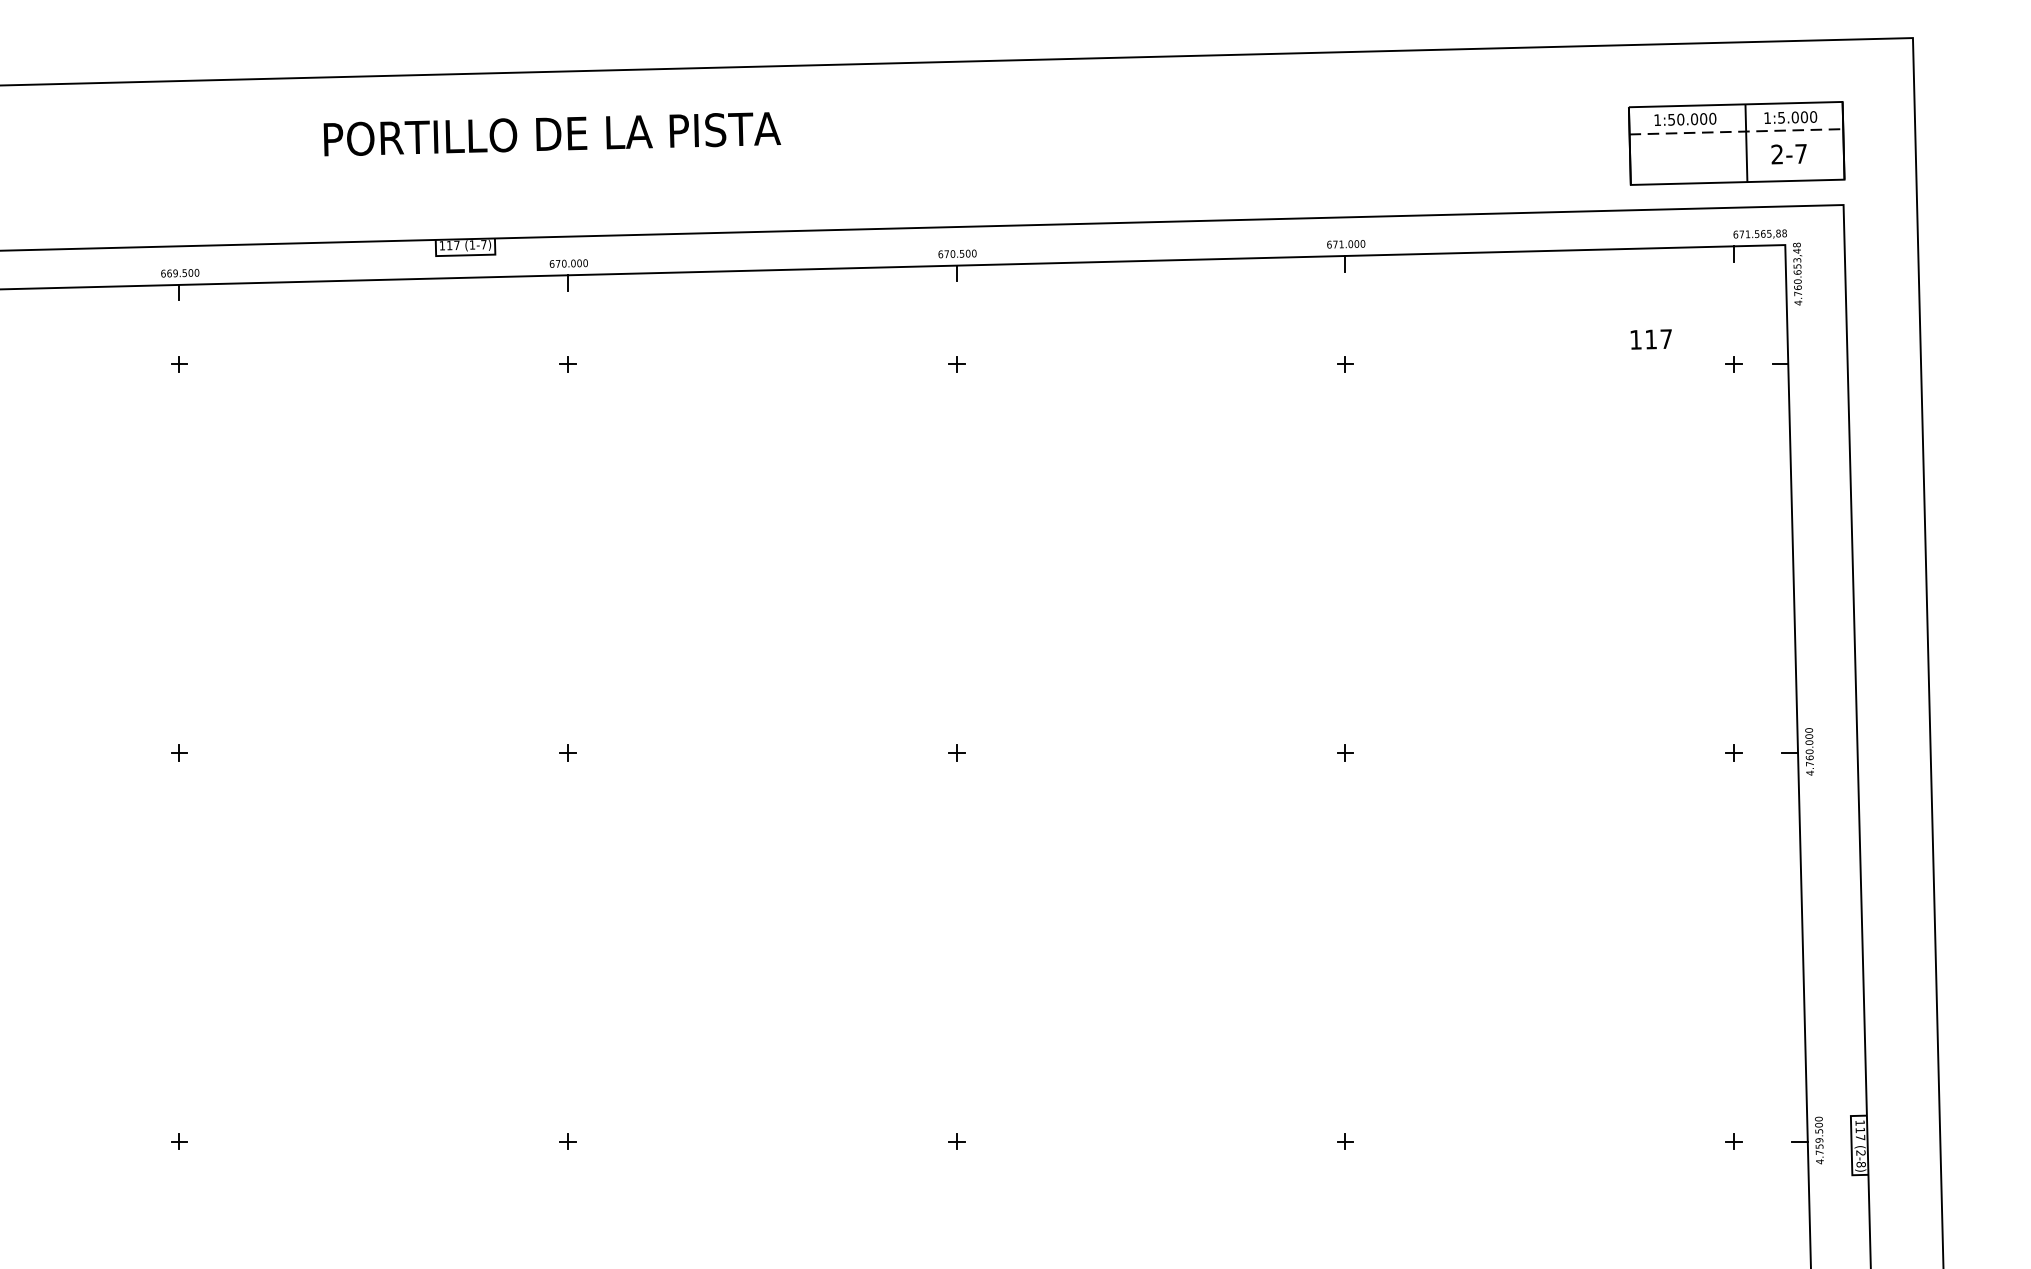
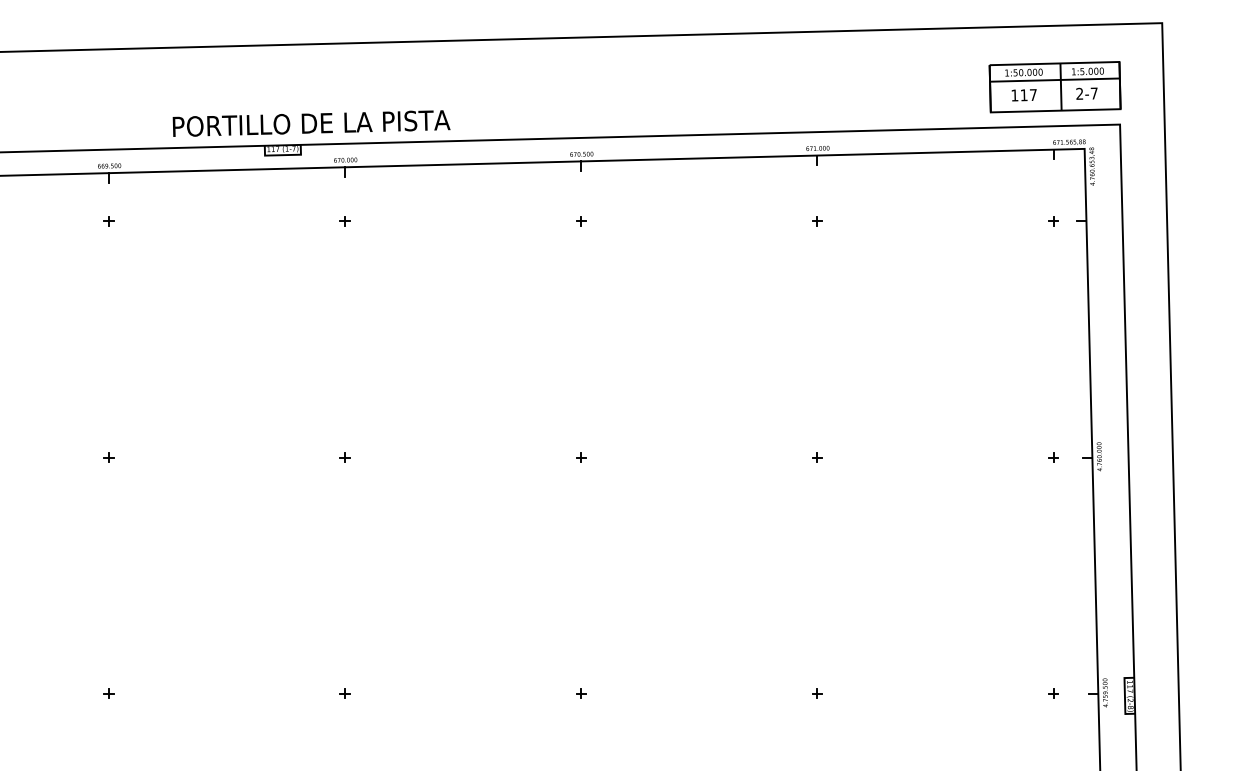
line: (1735, 132) -> (1054, 80), dashed -> solid
text: (552, 134) -> (311, 123), moved
text: (1650, 339) -> (1023, 95), moved

